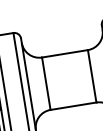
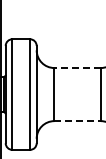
line: (64, 54) -> (77, 68), solid -> dashed
line: (74, 106) -> (78, 121), solid -> dashed

